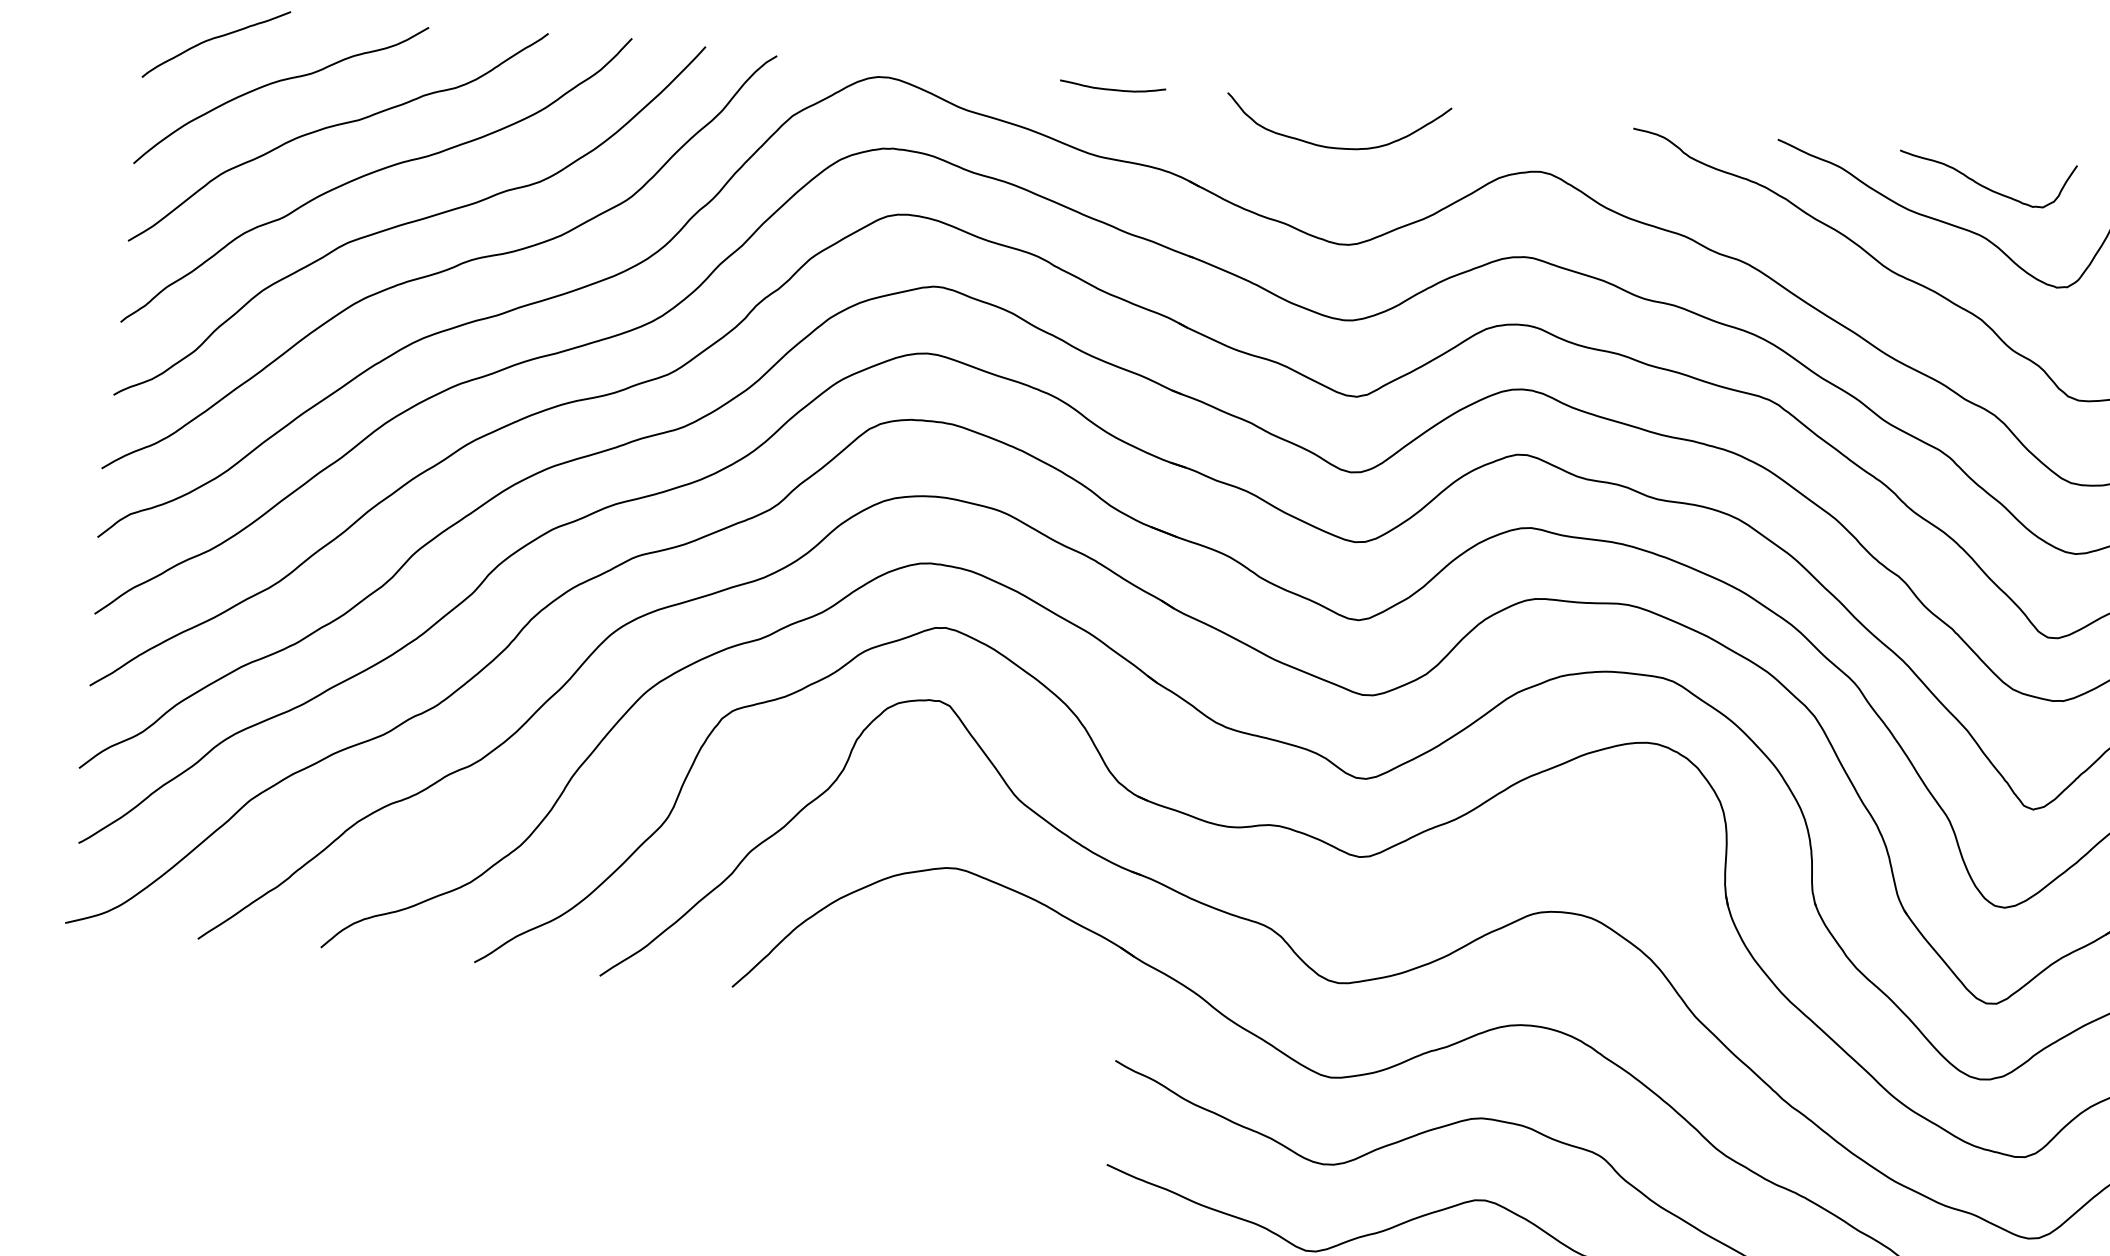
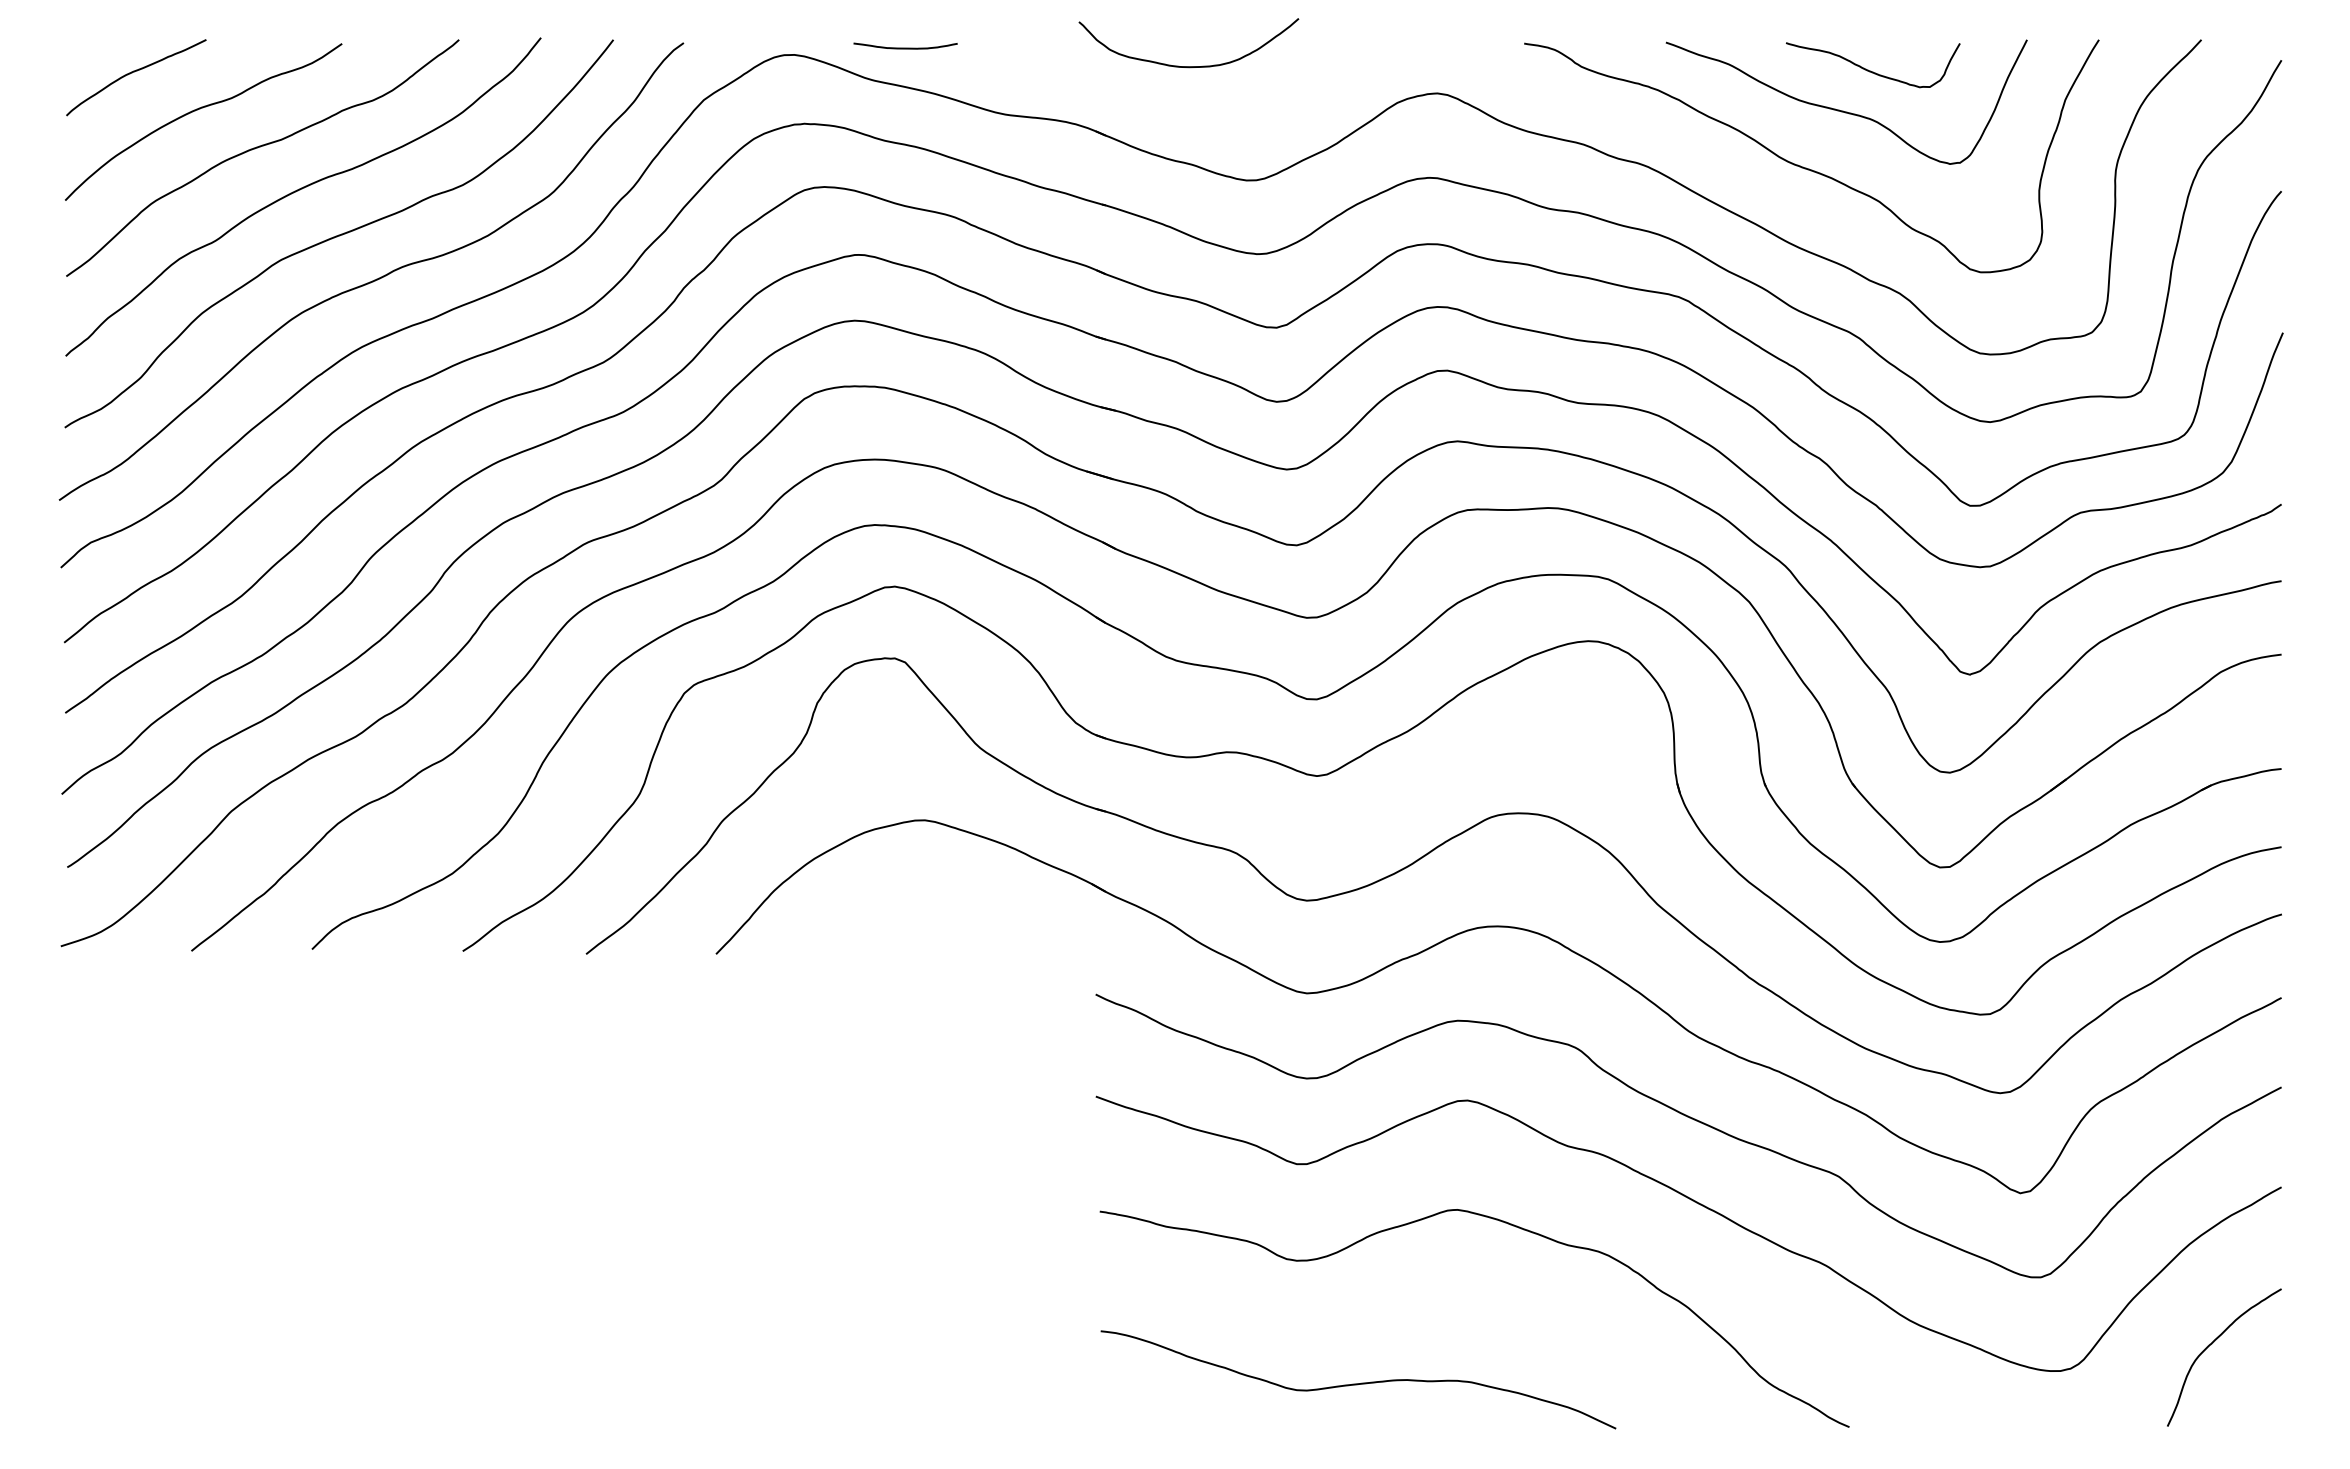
curve: (1112, 88) -> (905, 47), moved
curve: (1335, 147) -> (1188, 66), moved

